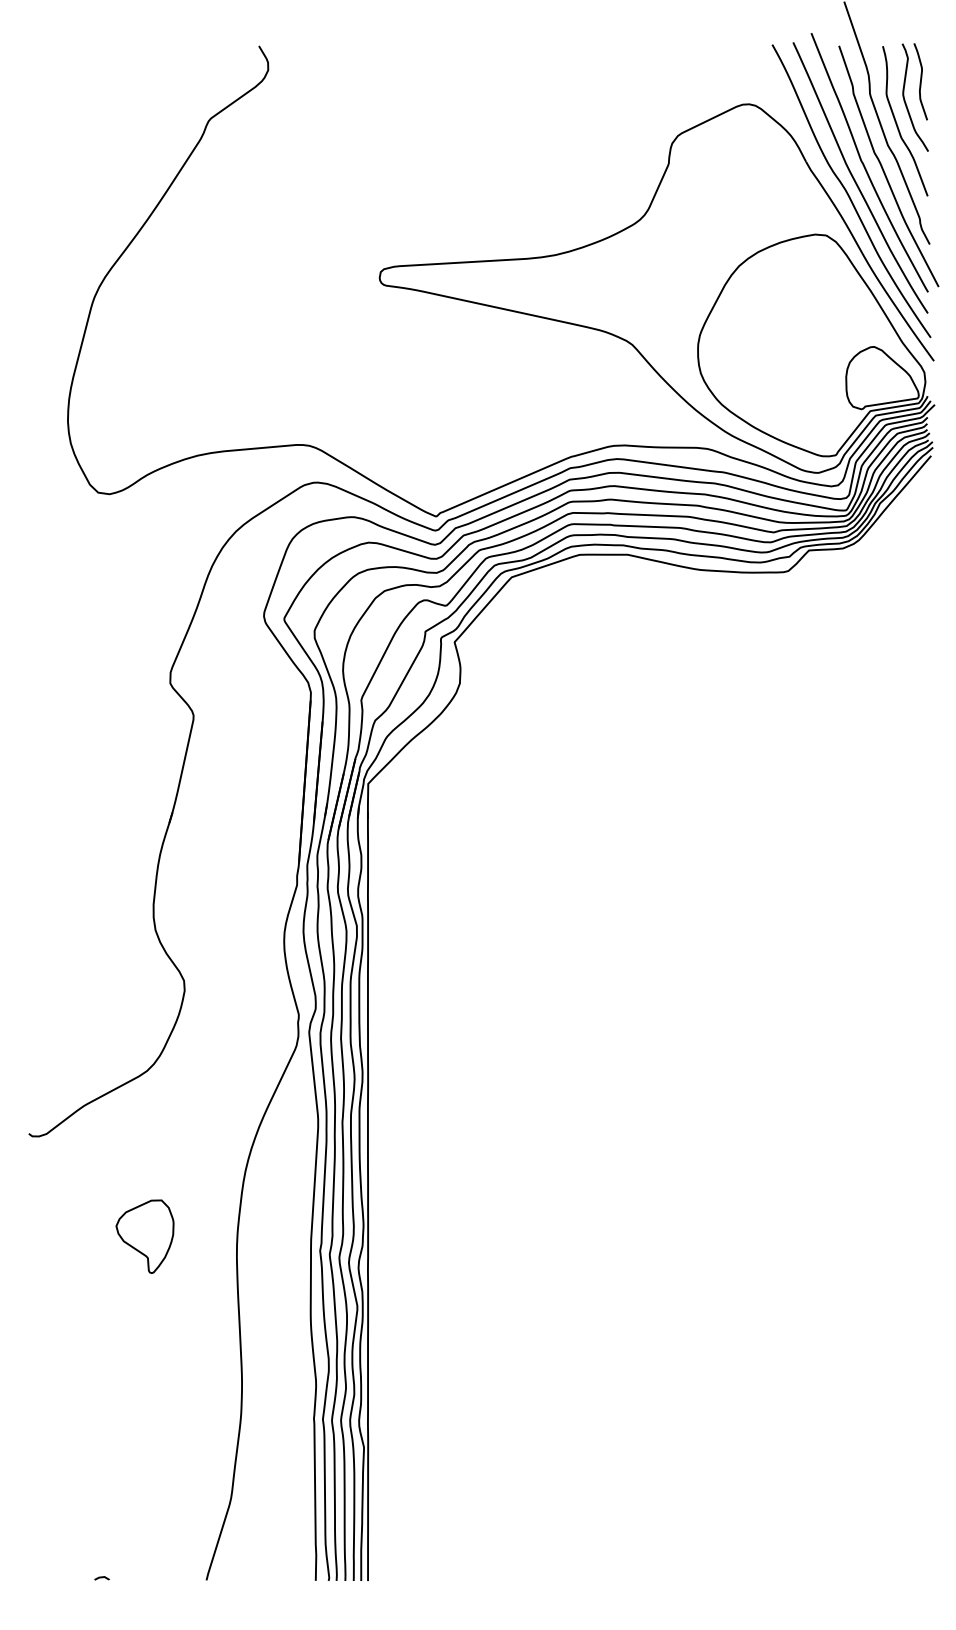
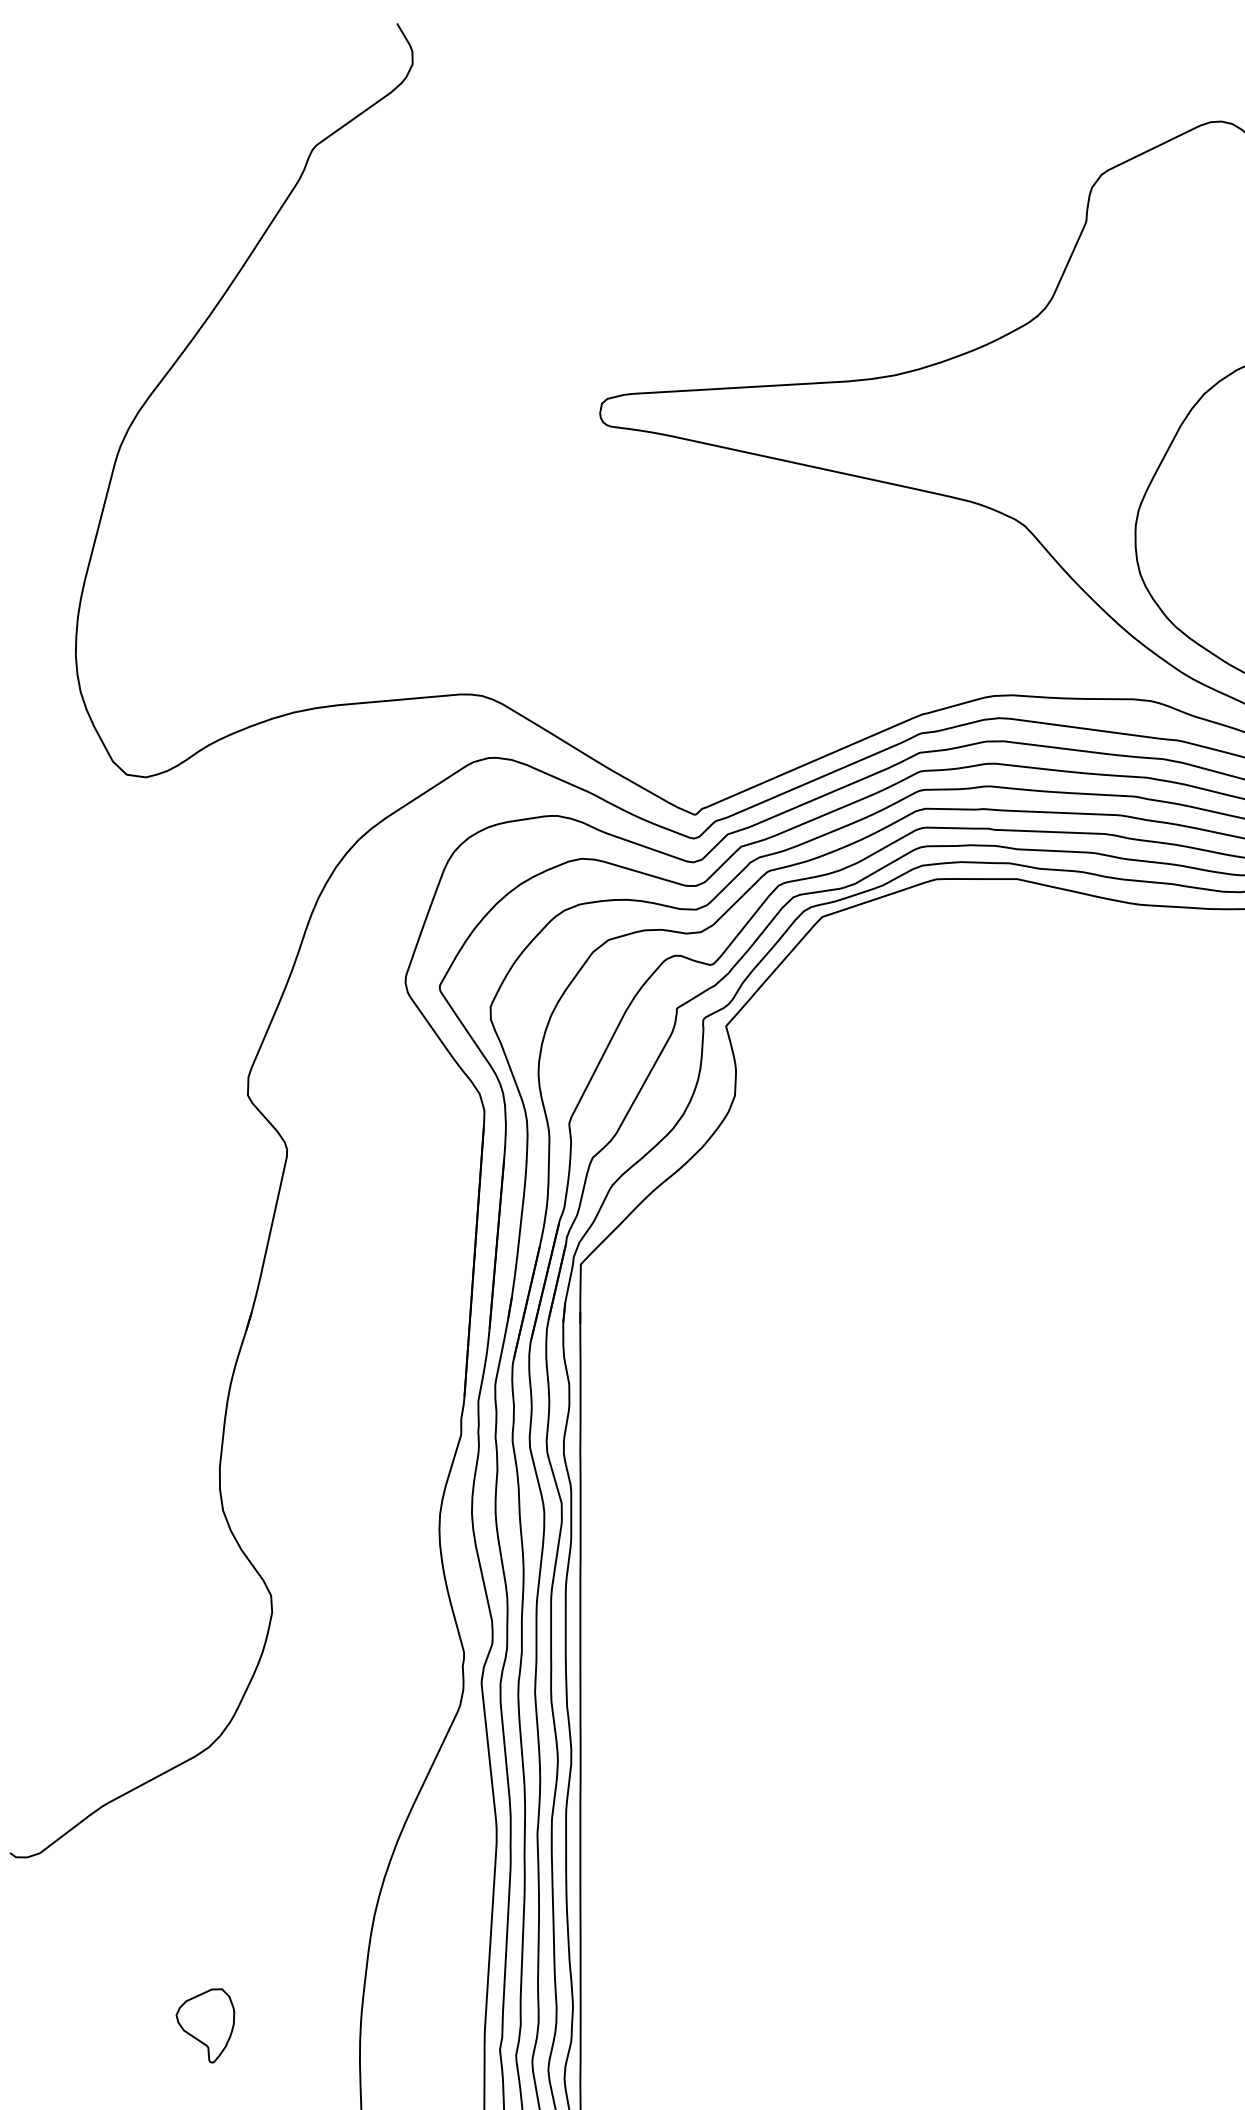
part: (144, 1236) -> (204, 2025), size x0.6

